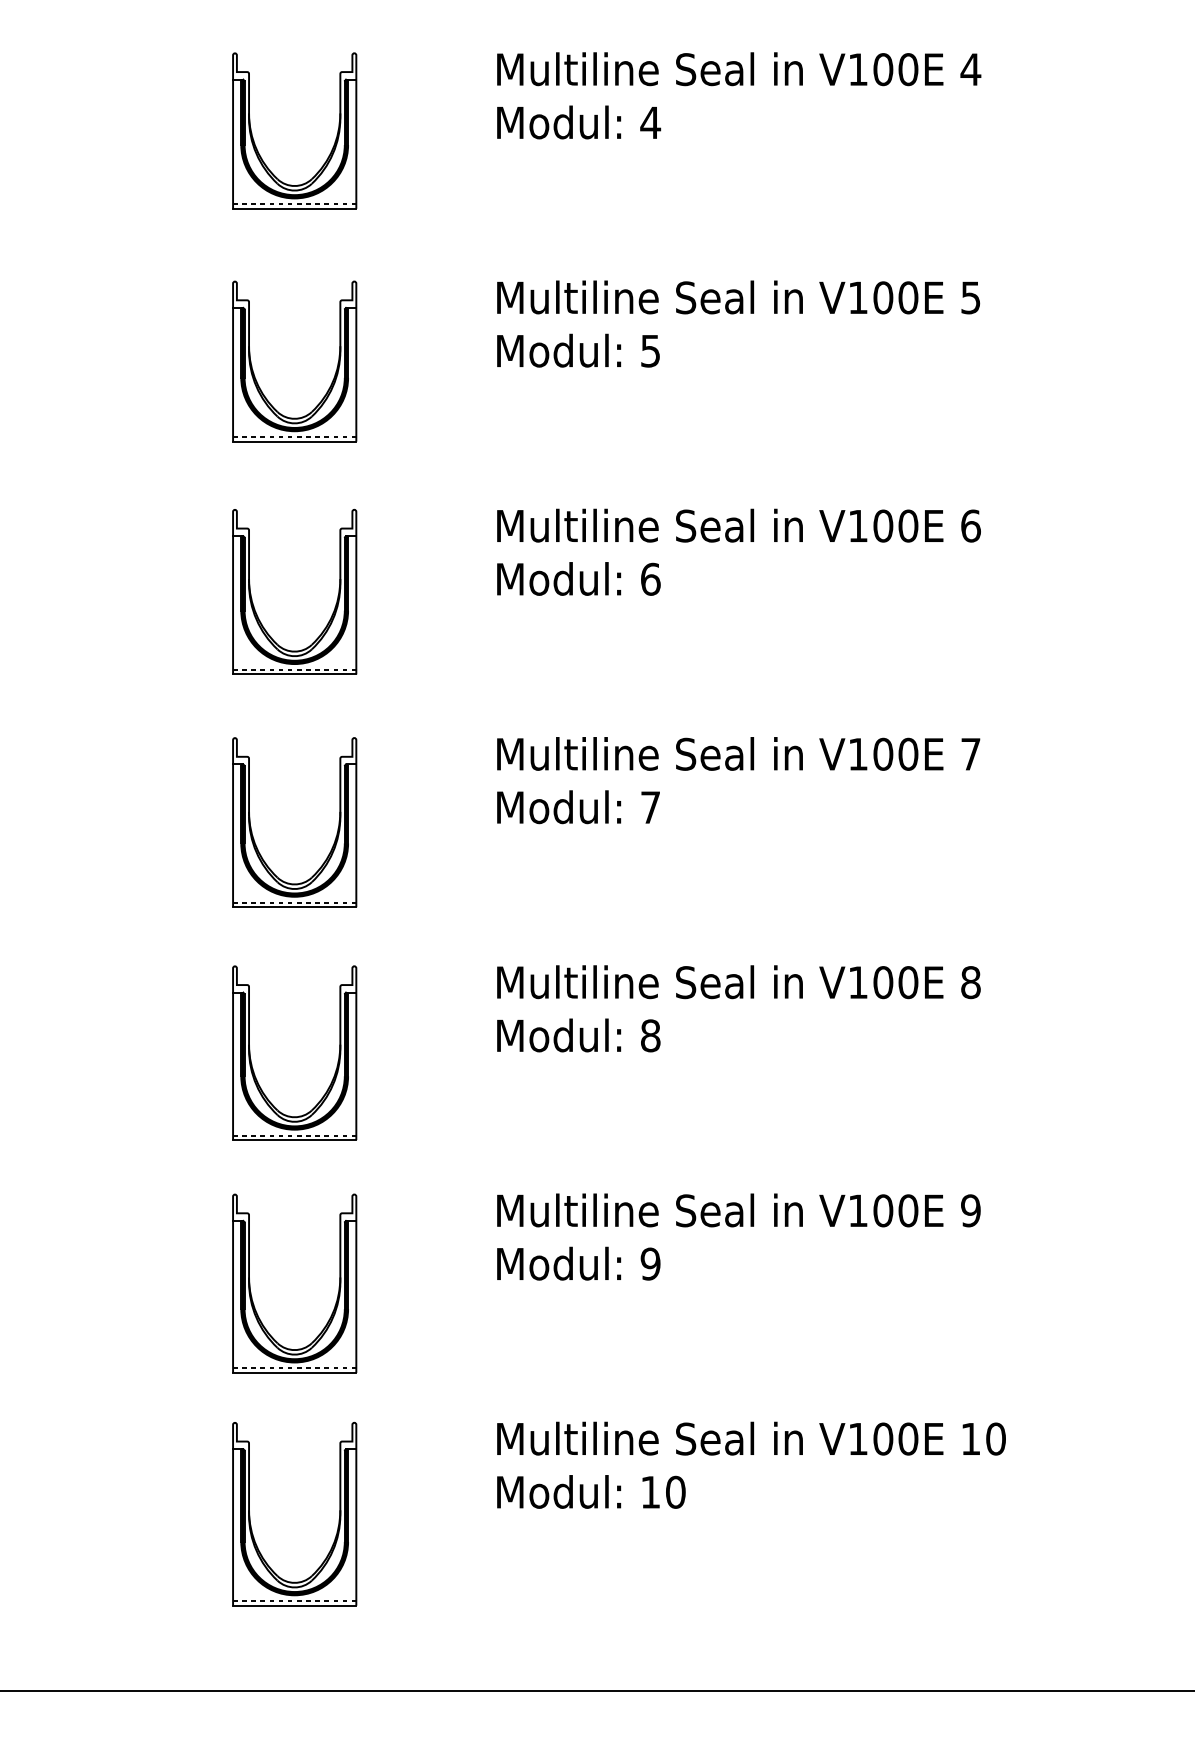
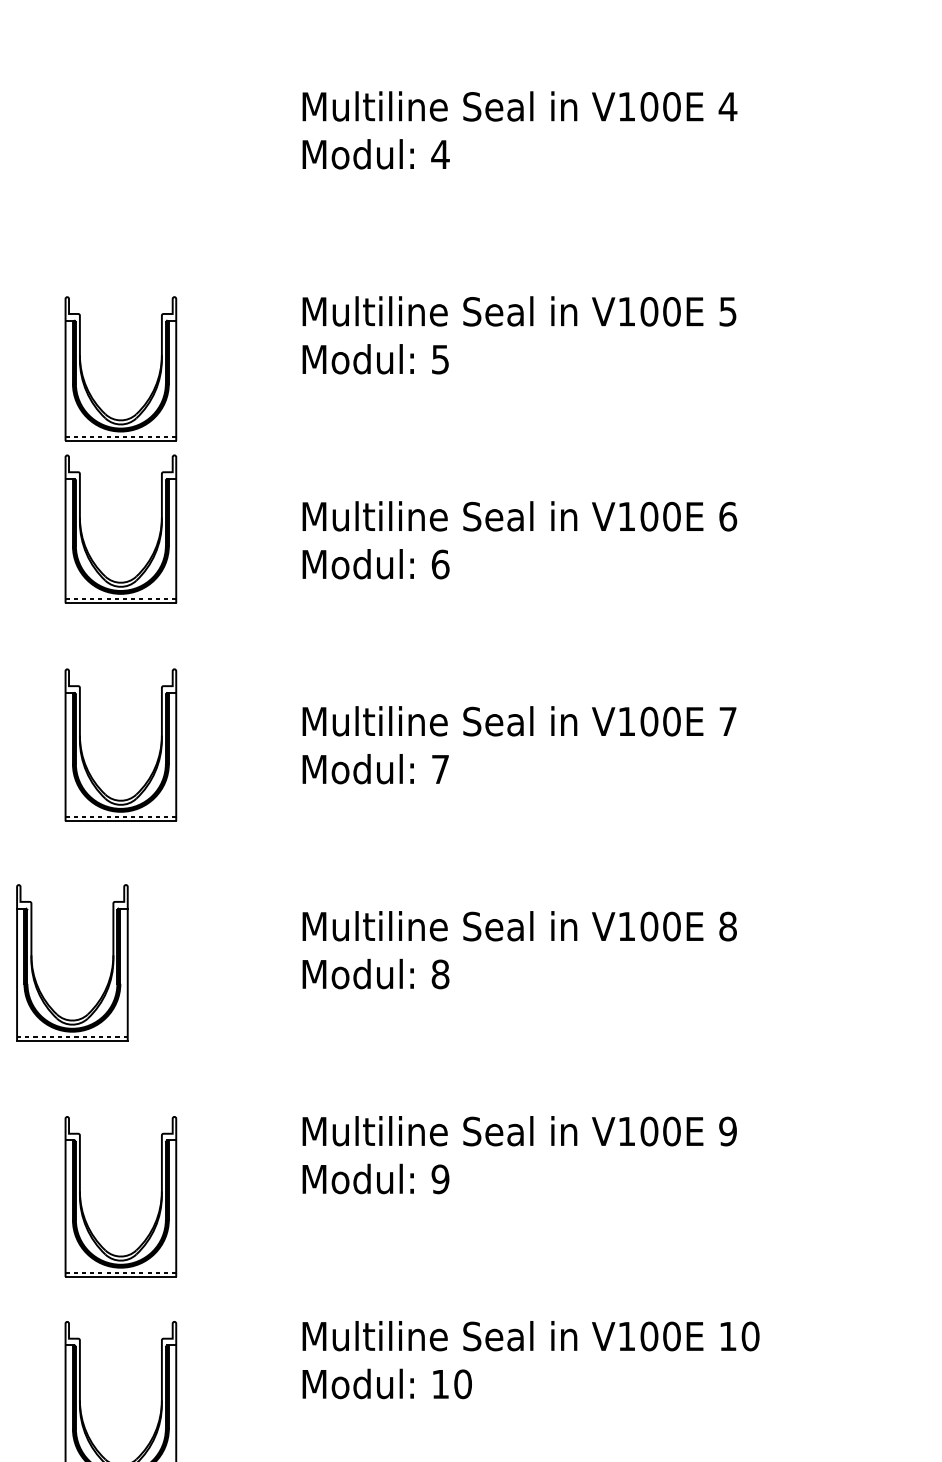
part: (255, 143) -> (85, 173), removed
part: (253, 602) -> (83, 538), moved
part: (252, 831) -> (83, 753), moved
part: (251, 1059) -> (33, 968), moved

